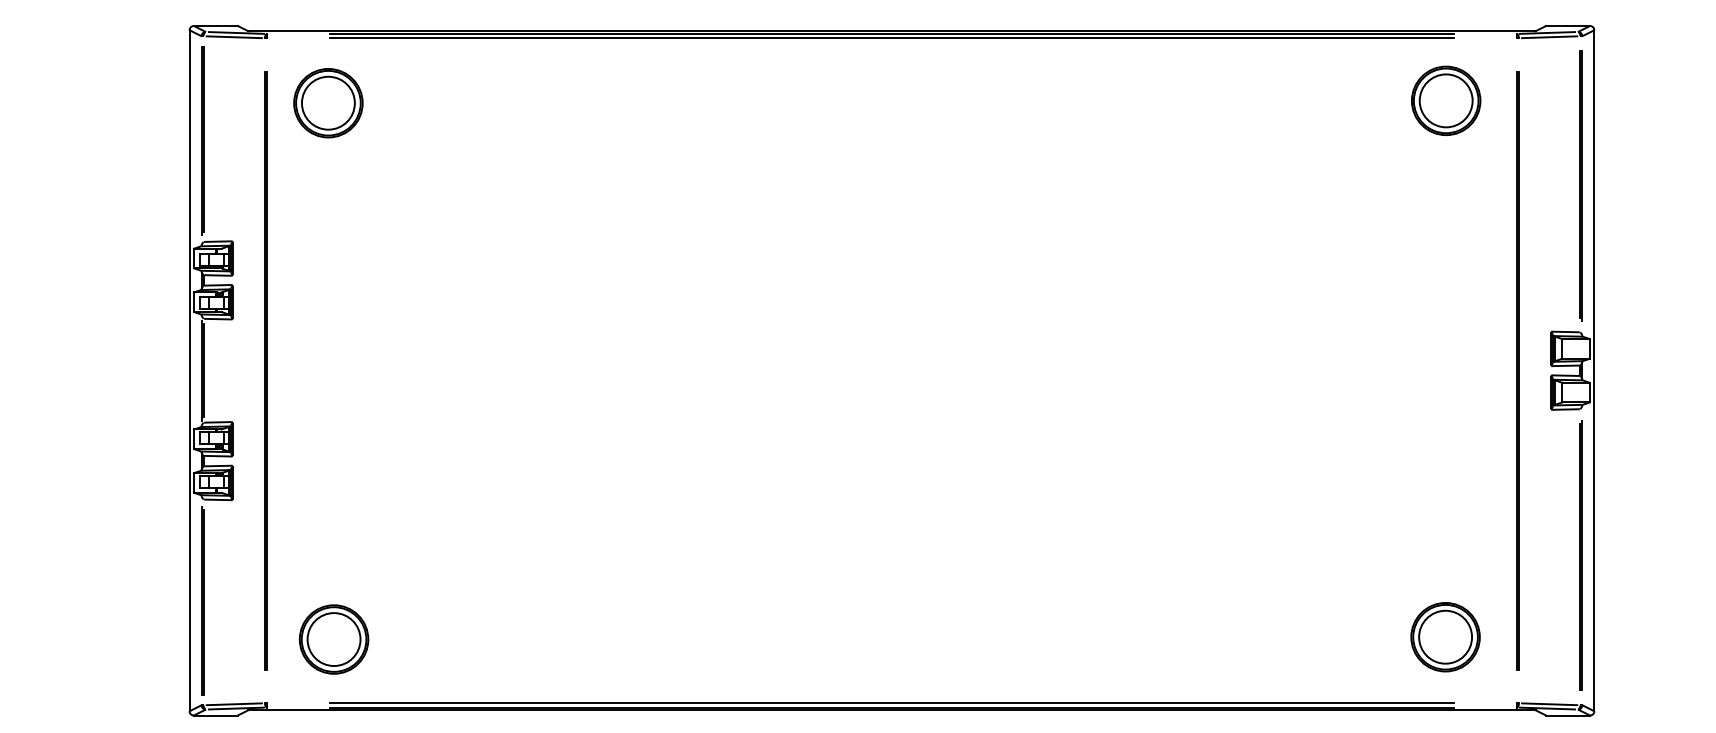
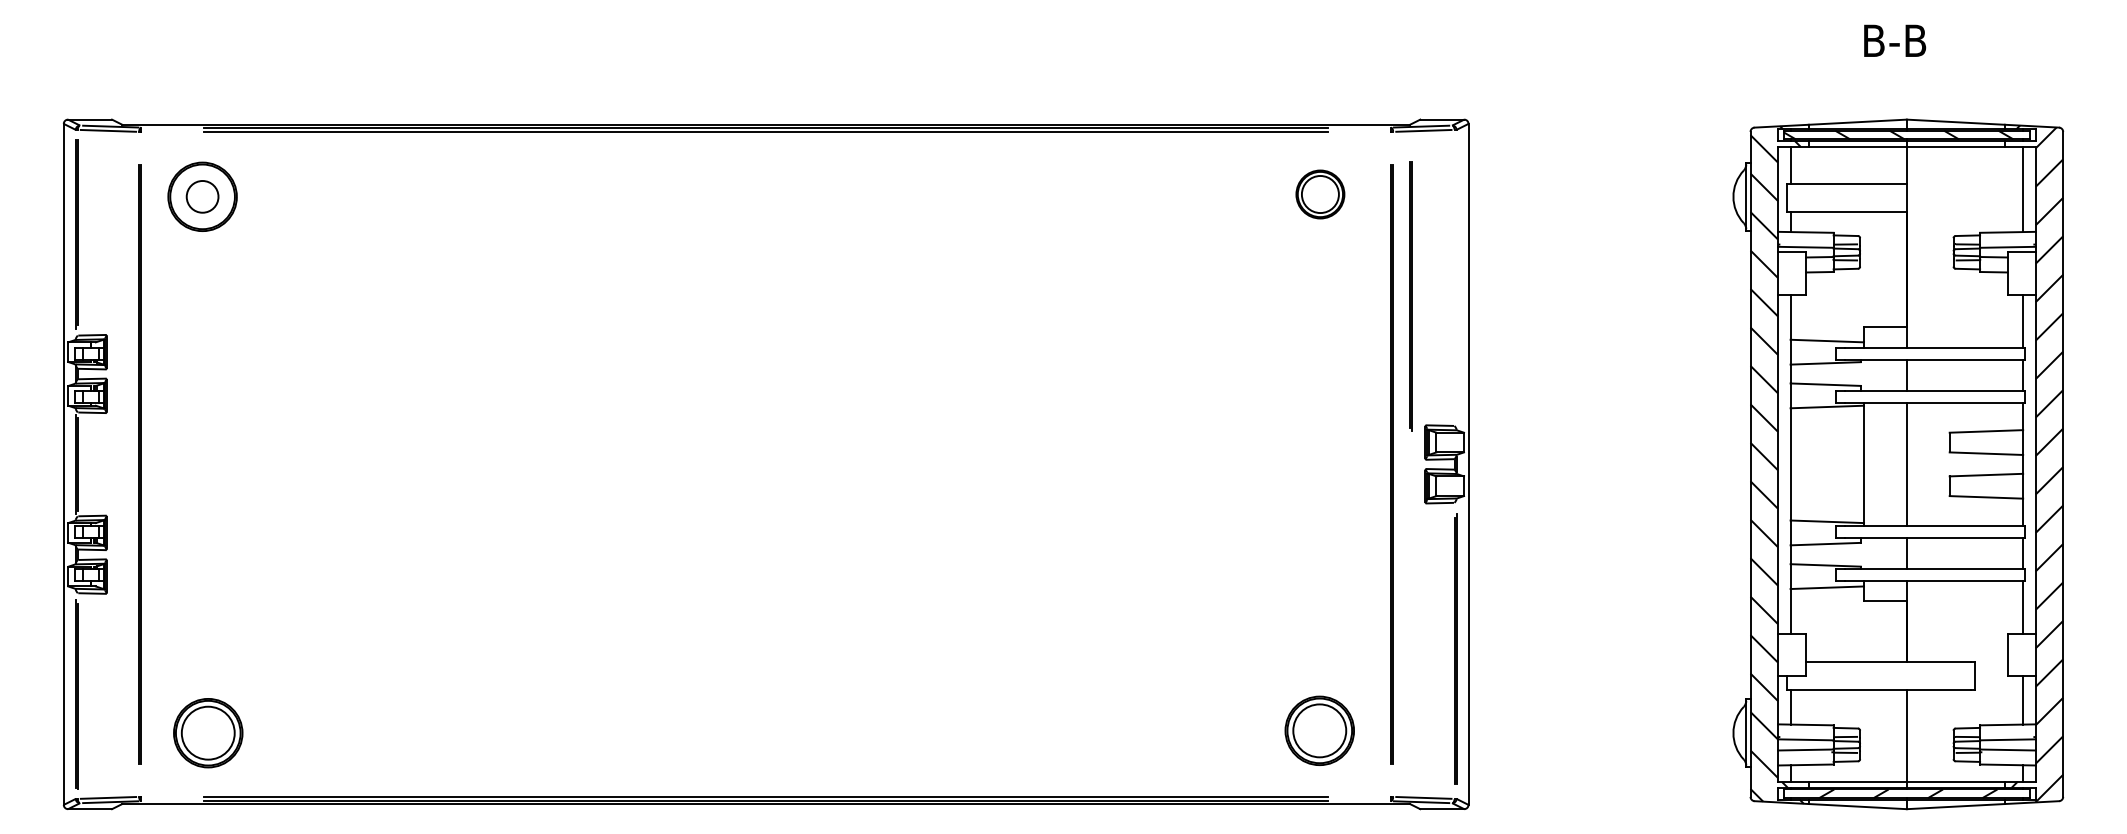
part: (1446, 100) -> (1320, 194), size x0.7
circle: (328, 102) -> (202, 196), size x0.6
line: (1581, 185) -> (1410, 296), moved

